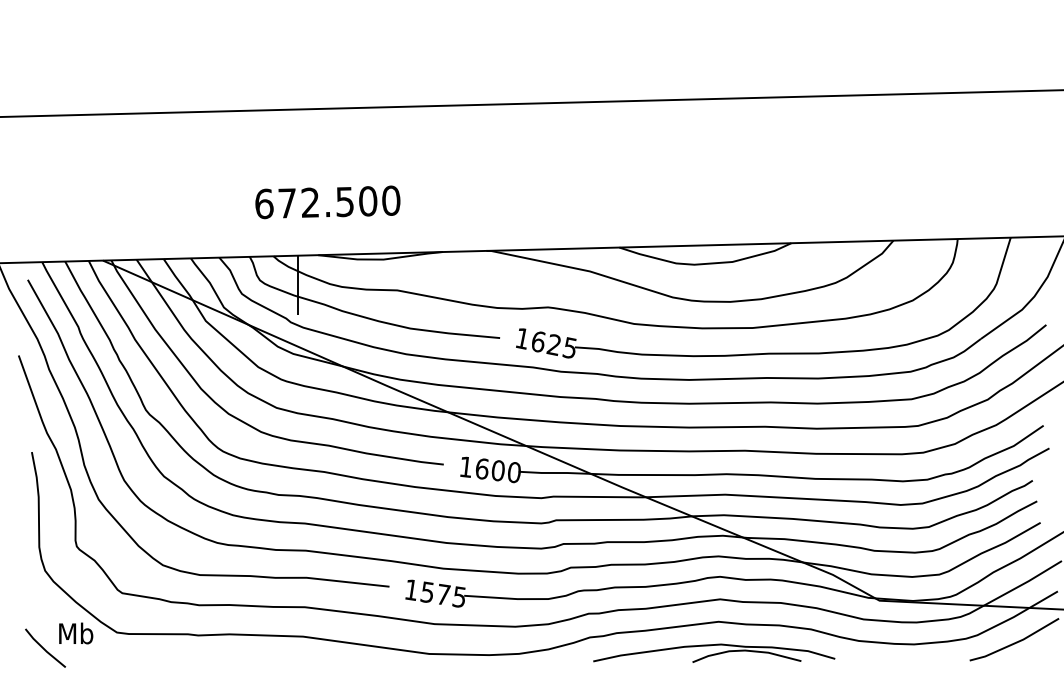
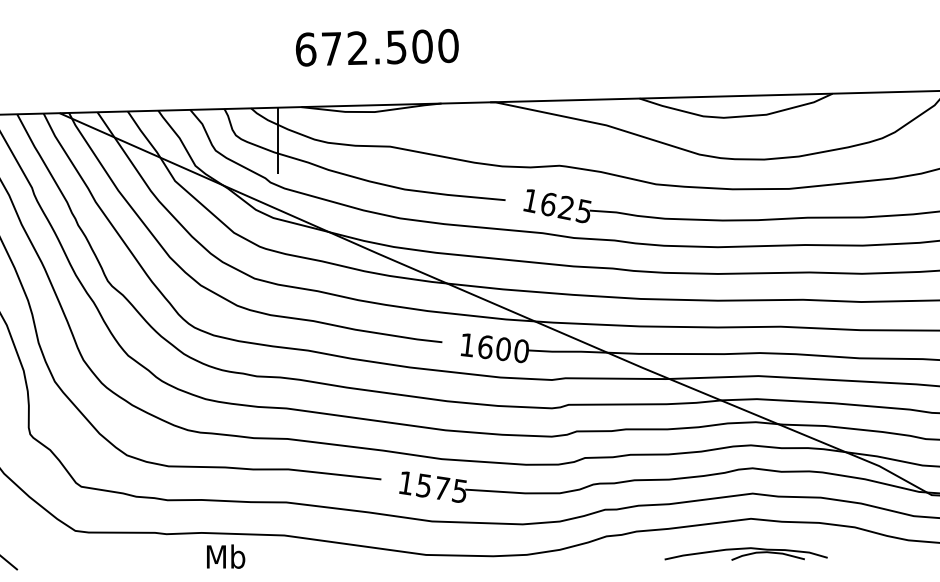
text: (327, 202) -> (376, 47), moved
text: (76, 633) -> (226, 556), moved
part: (714, 652) -> (746, 553), size x0.6

